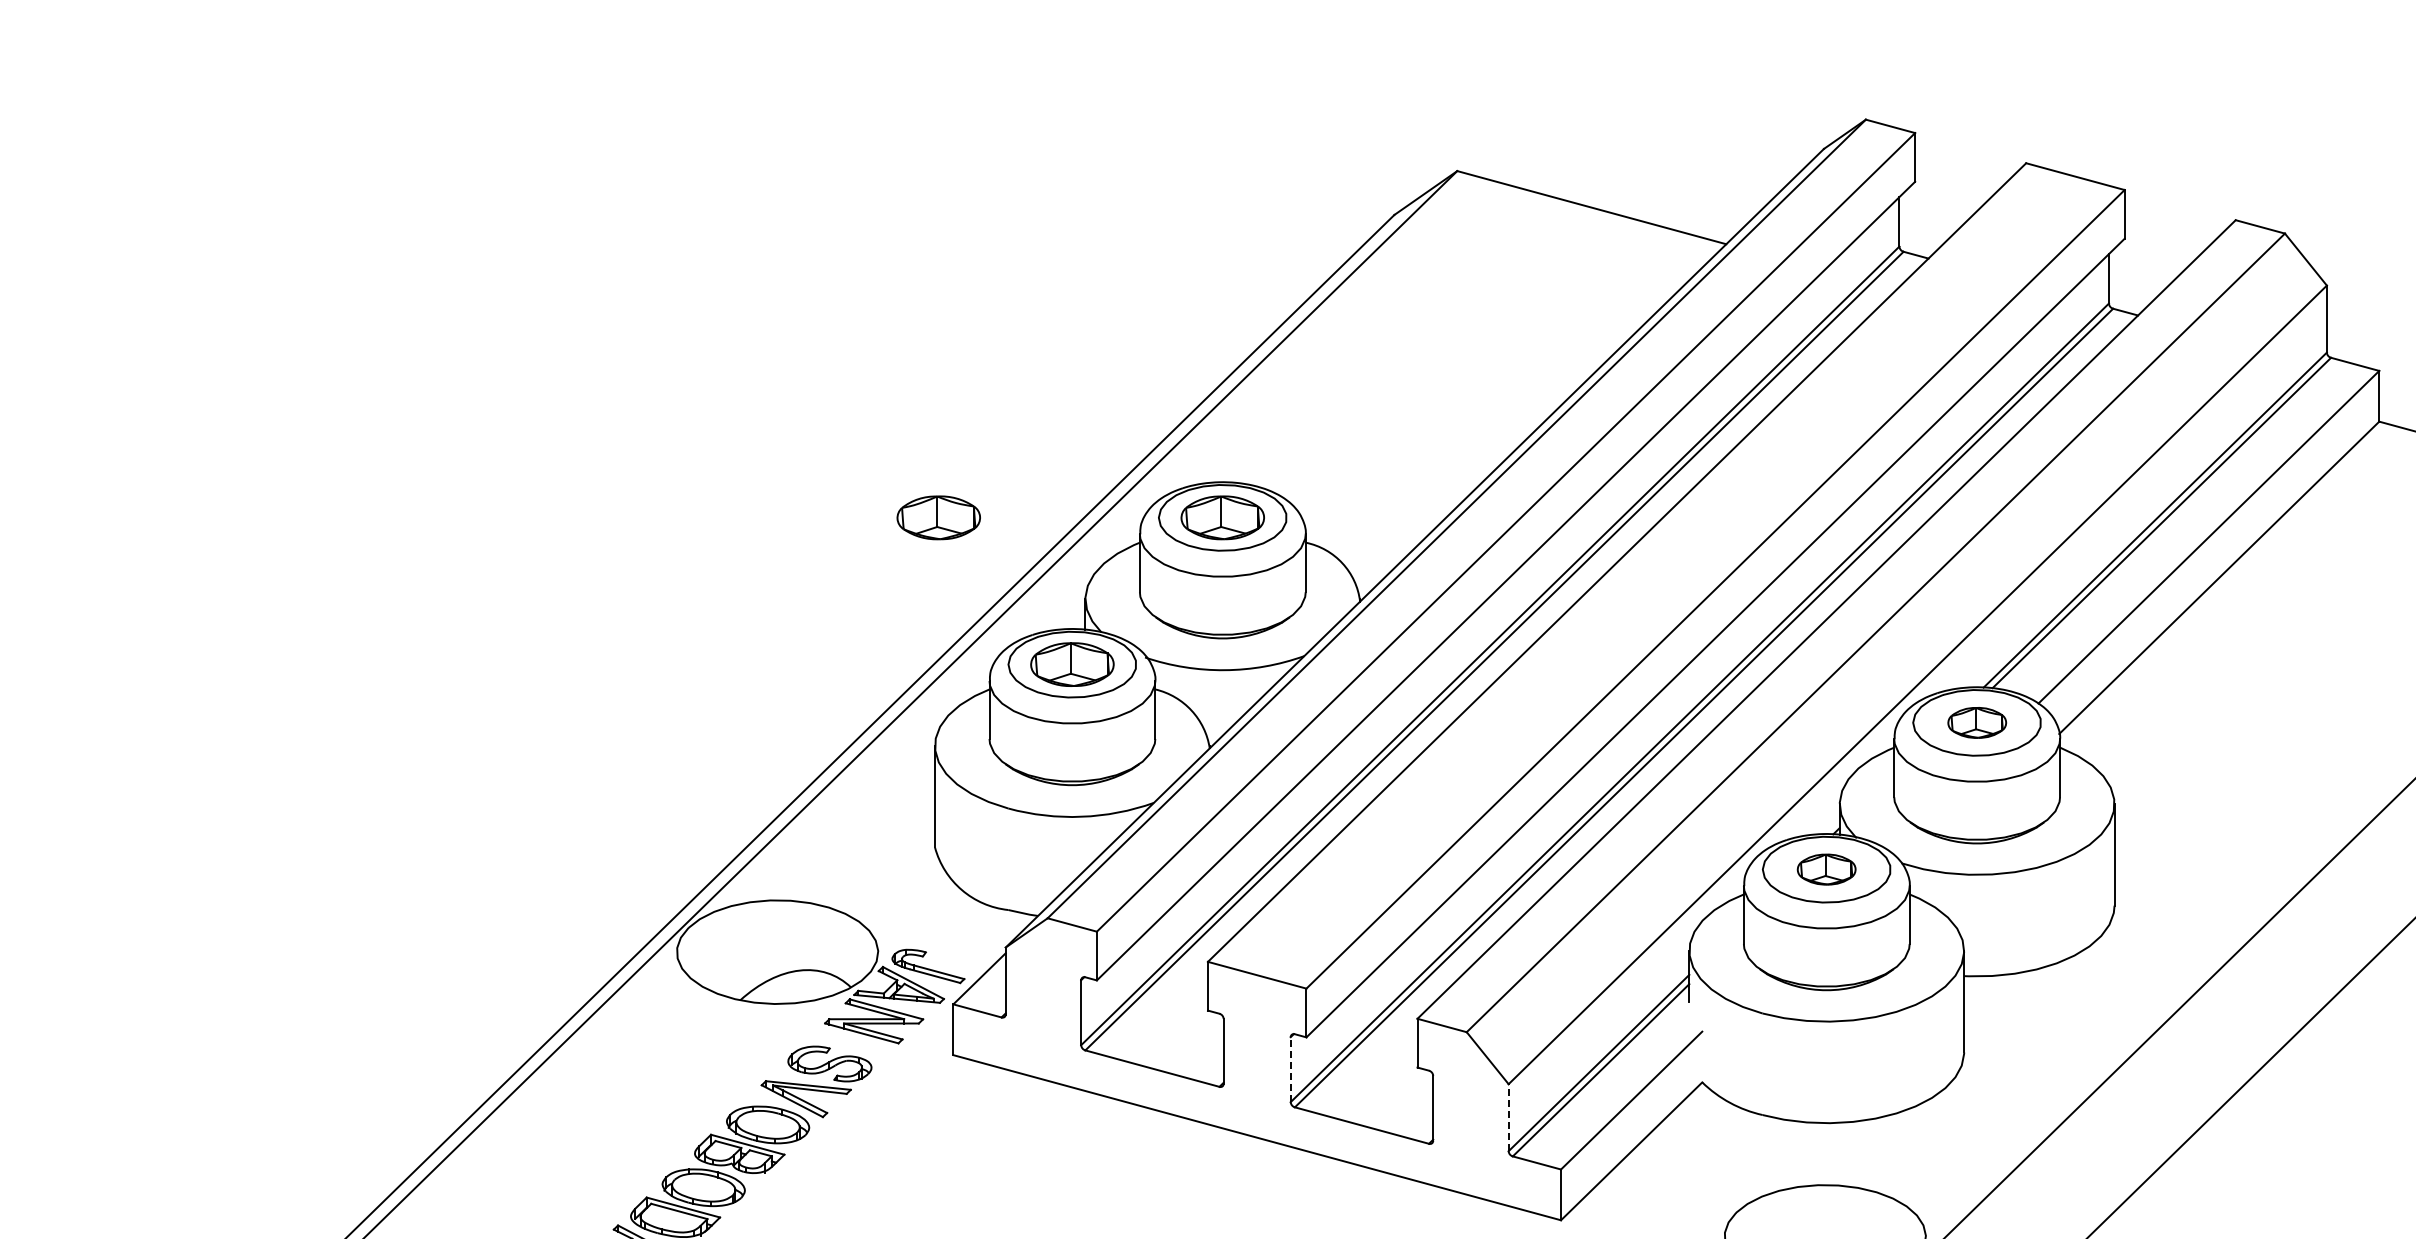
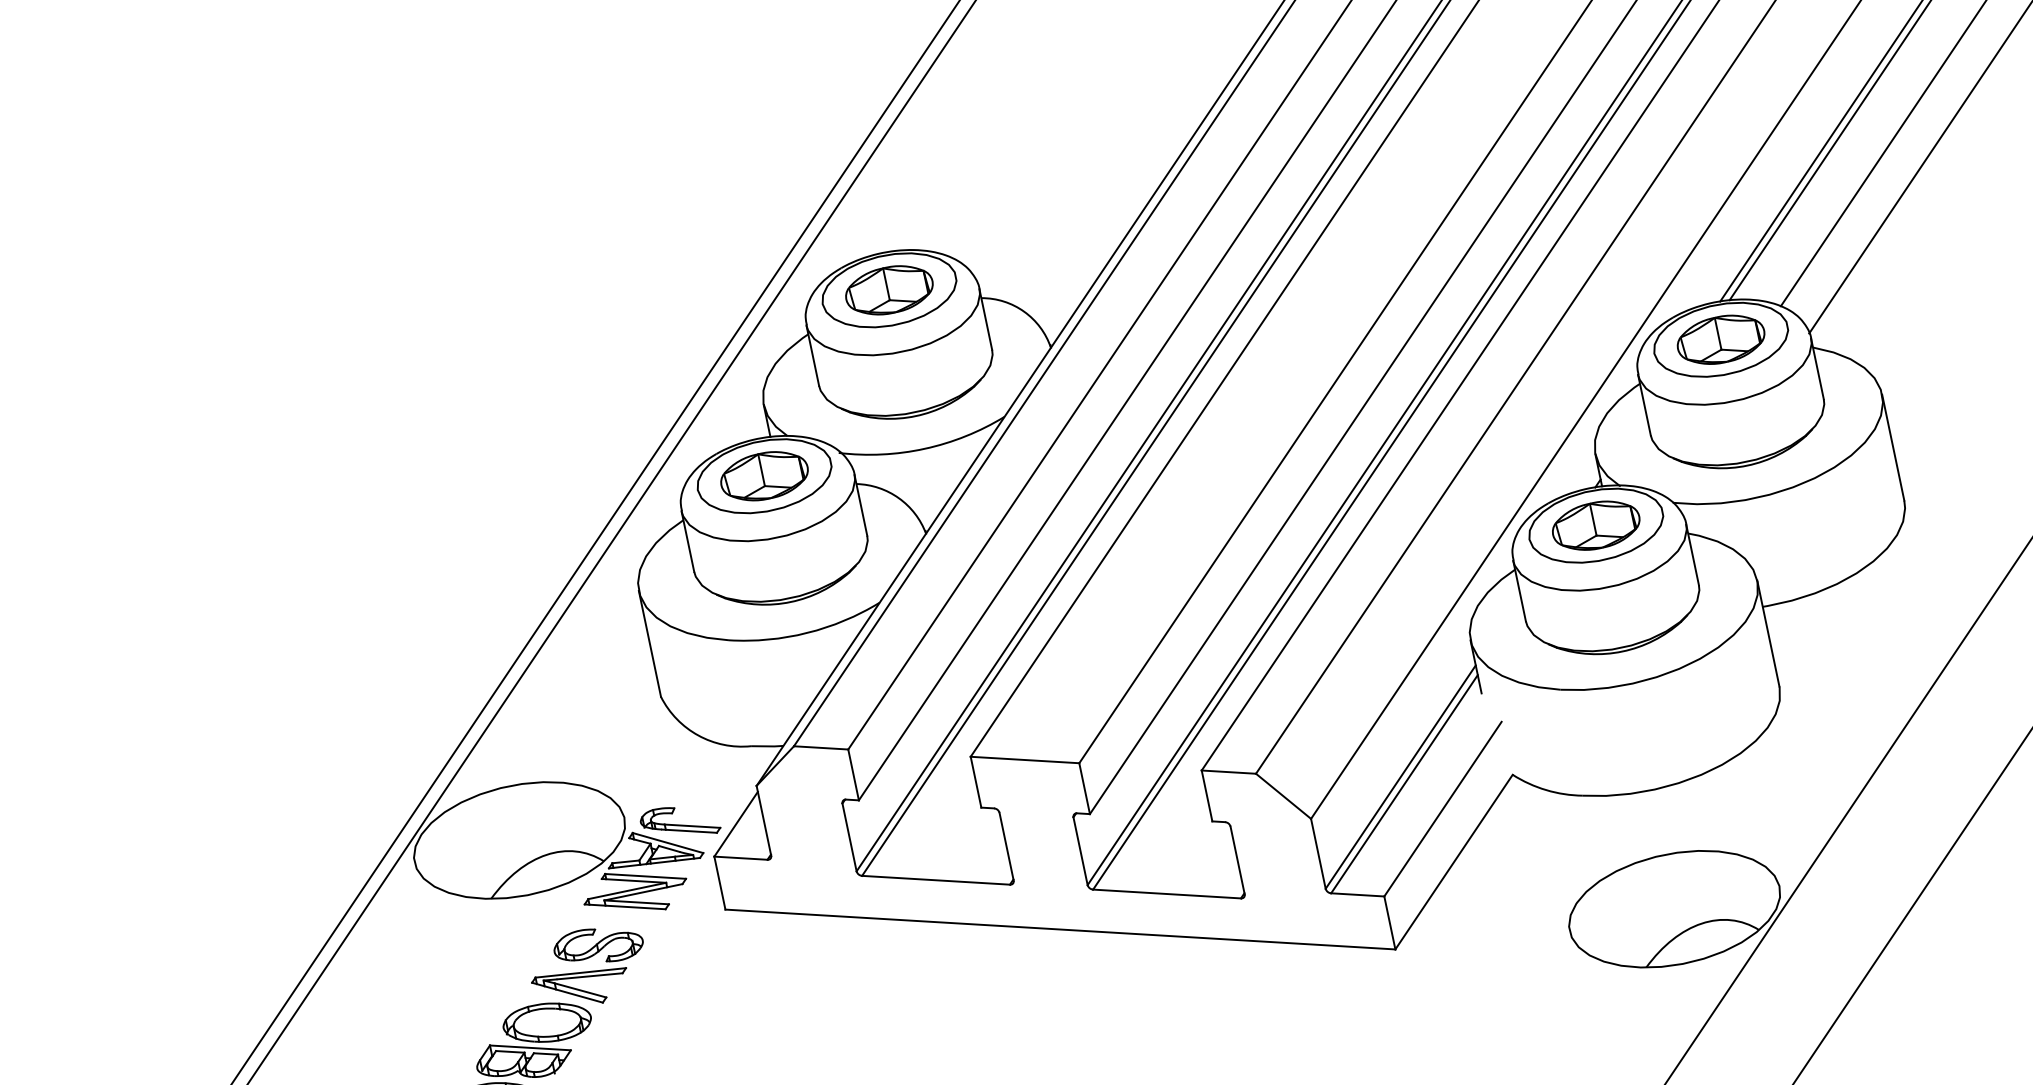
part: (938, 517) -> (592, 351), removed
part: (1977, 722) -> (1721, 339), size x1.43
part: (1826, 869) -> (1595, 525), size x1.43
line: (1290, 1069) -> (1080, 851), dashed -> solid
line: (1508, 1117) -> (1318, 853), dashed -> solid

